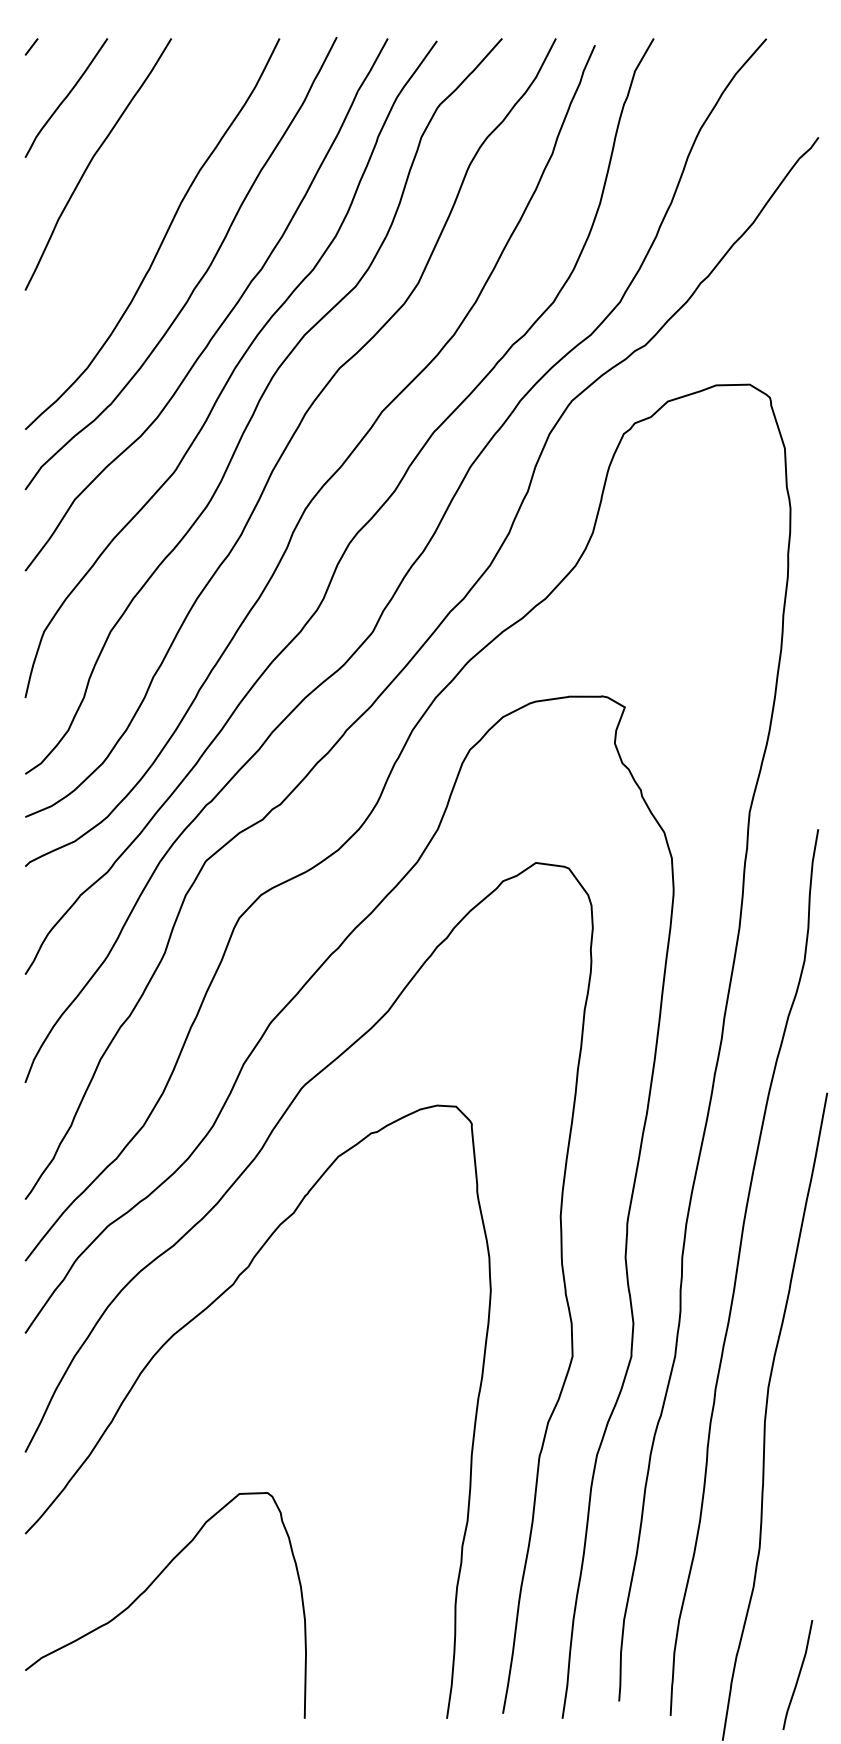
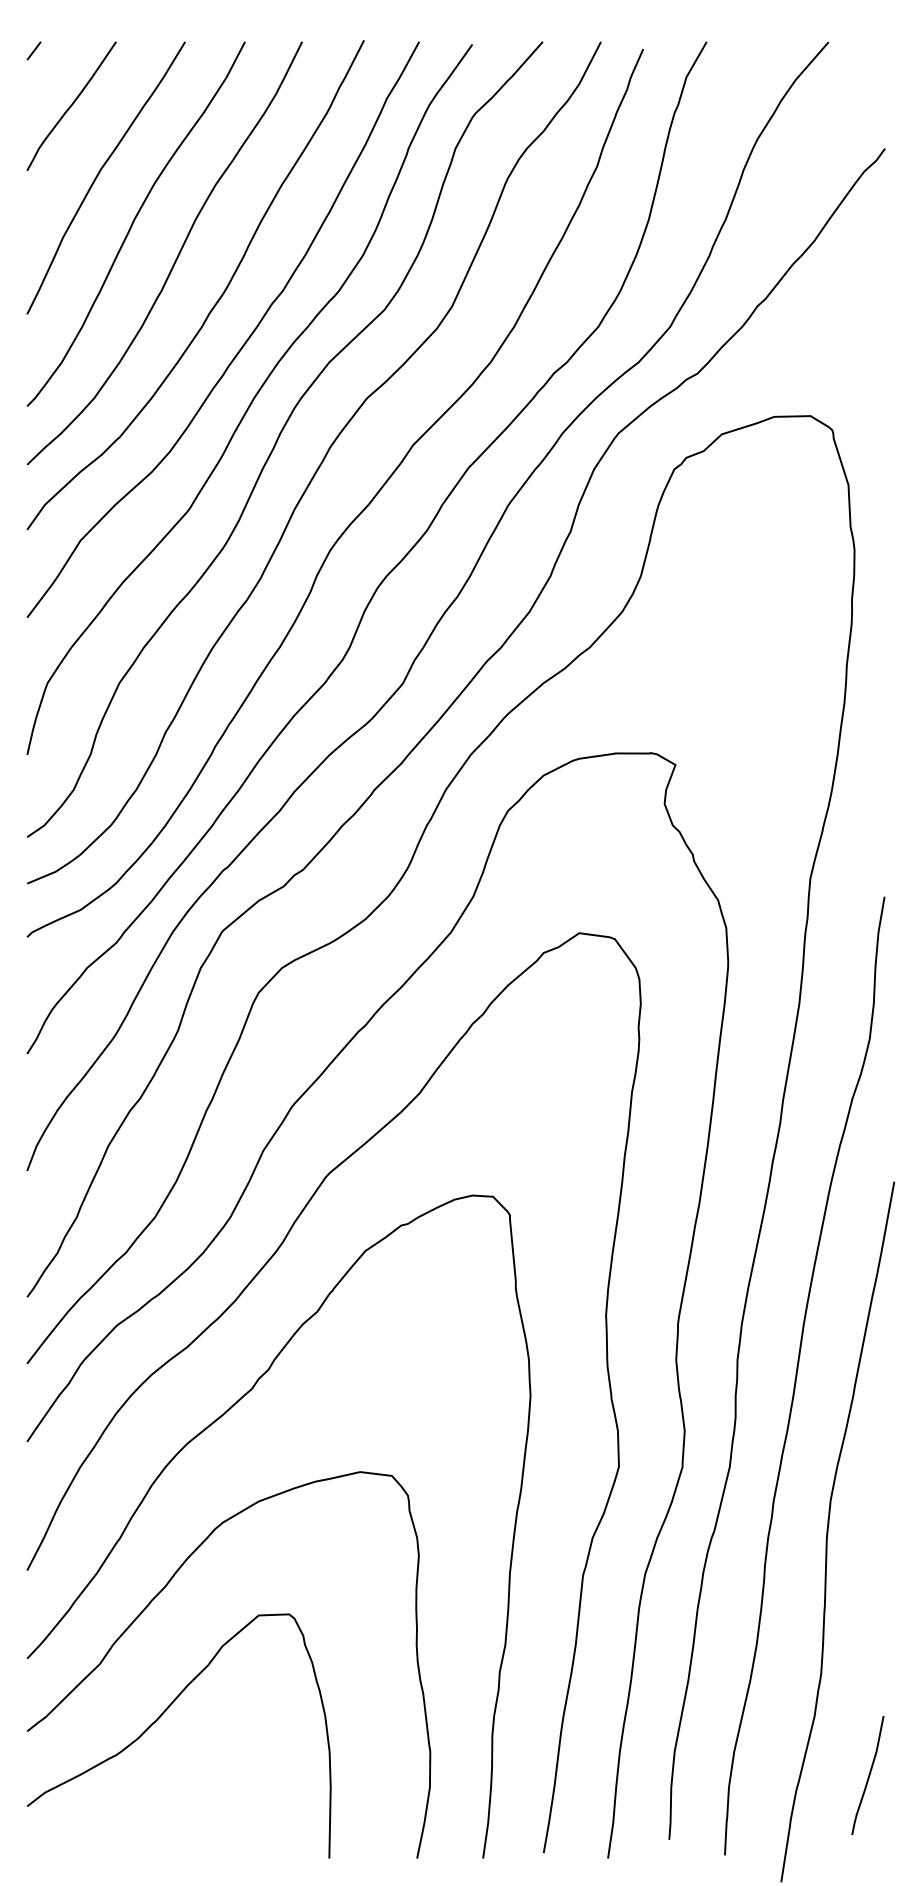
curve: (124, 205) -> (134, 222), added
curve: (139, 1483) -> (150, 1604), added
curve: (798, 1675) -> (868, 1776), moved

